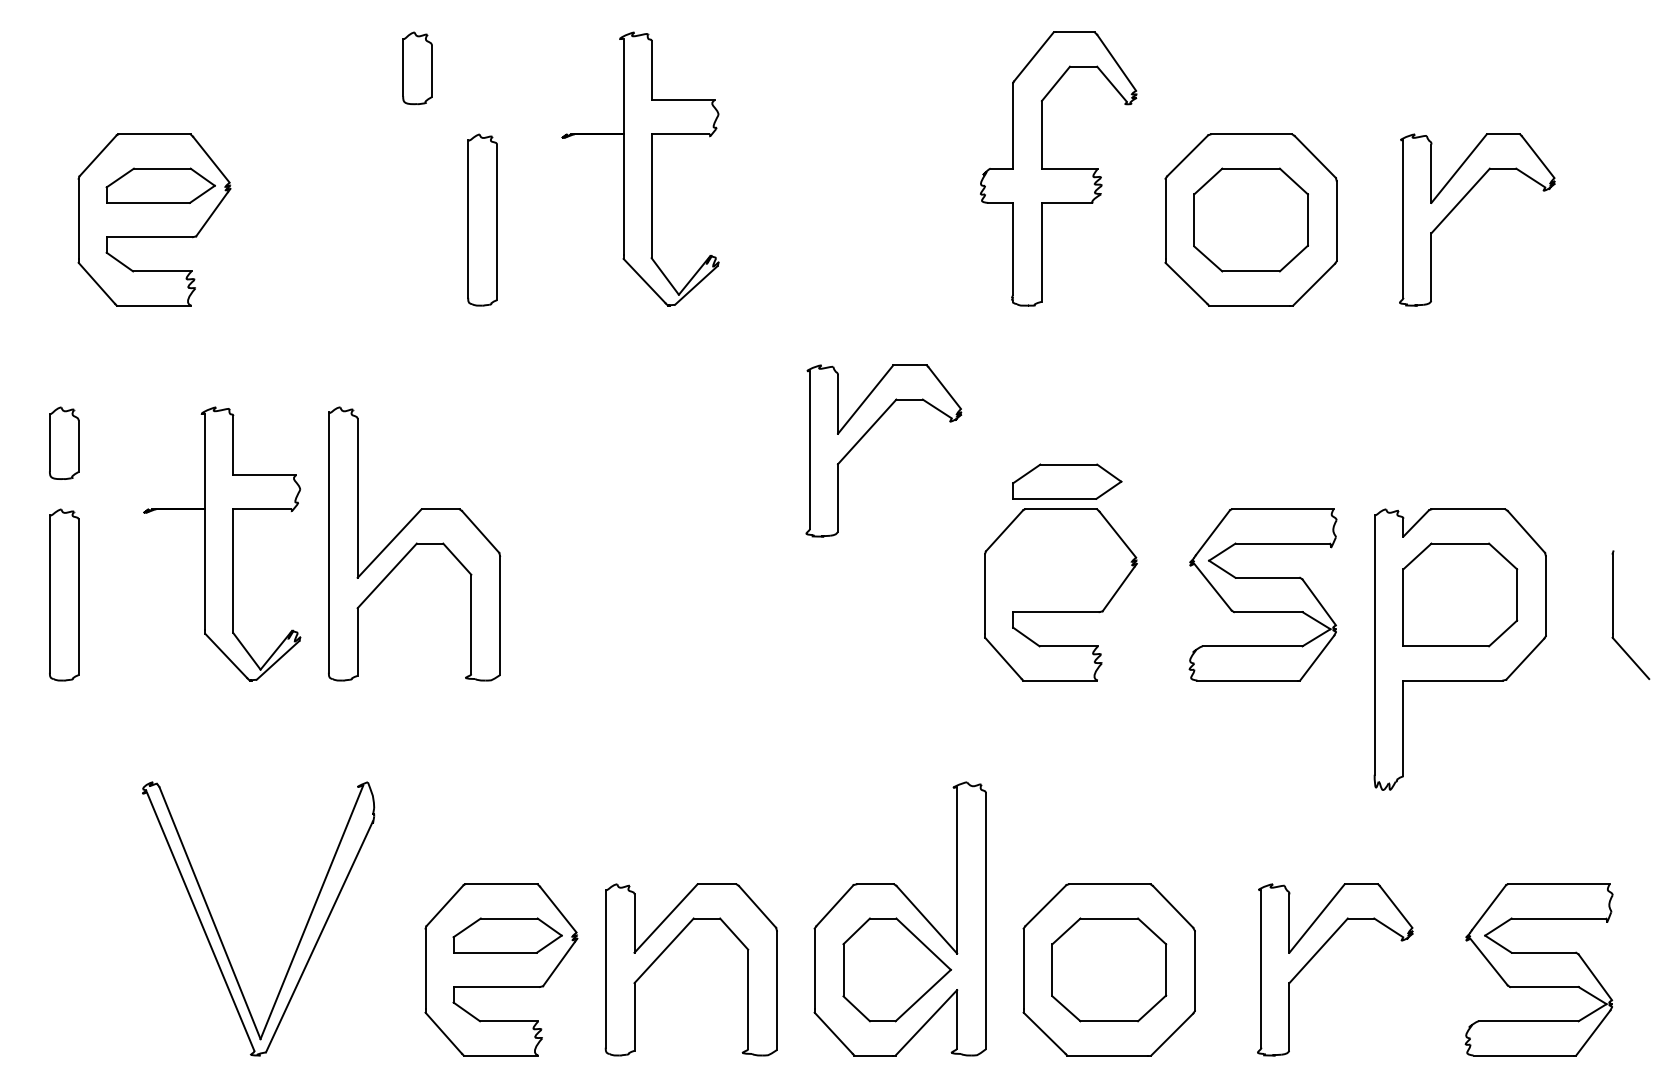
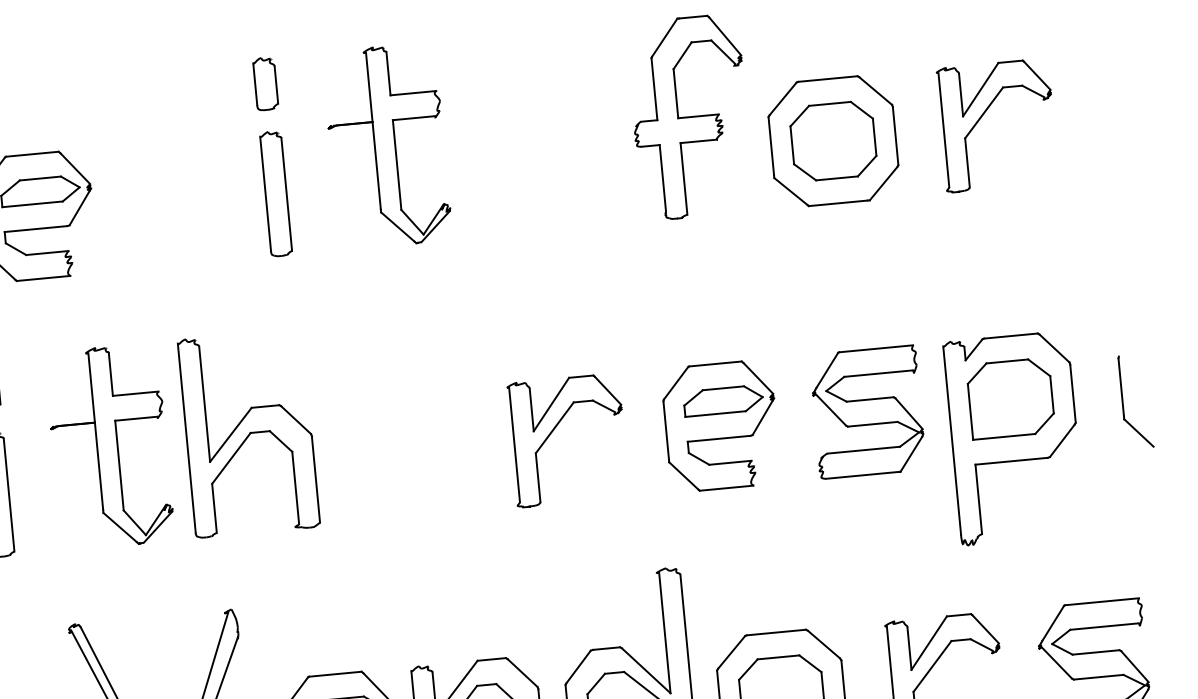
part: (417, 68) -> (265, 83), moved
part: (867, 433) -> (555, 428), moved
part: (1067, 481) -> (723, 400), moved

